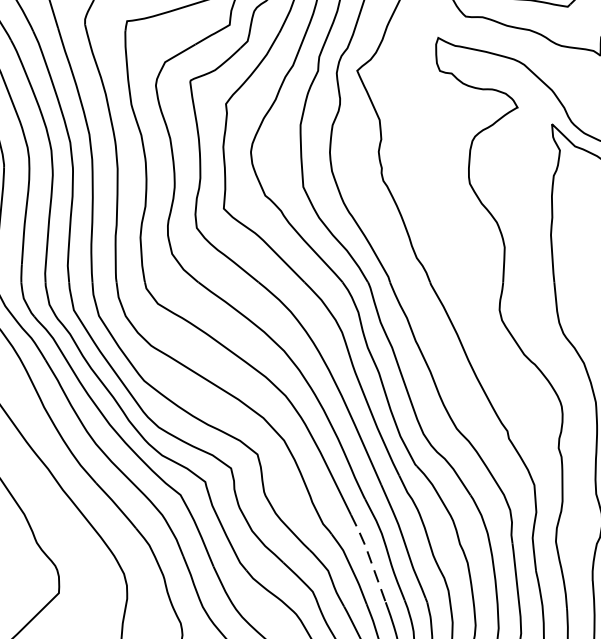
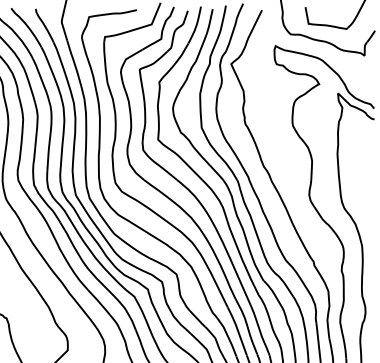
line: (368, 556) -> (237, 330), dashed -> solid

